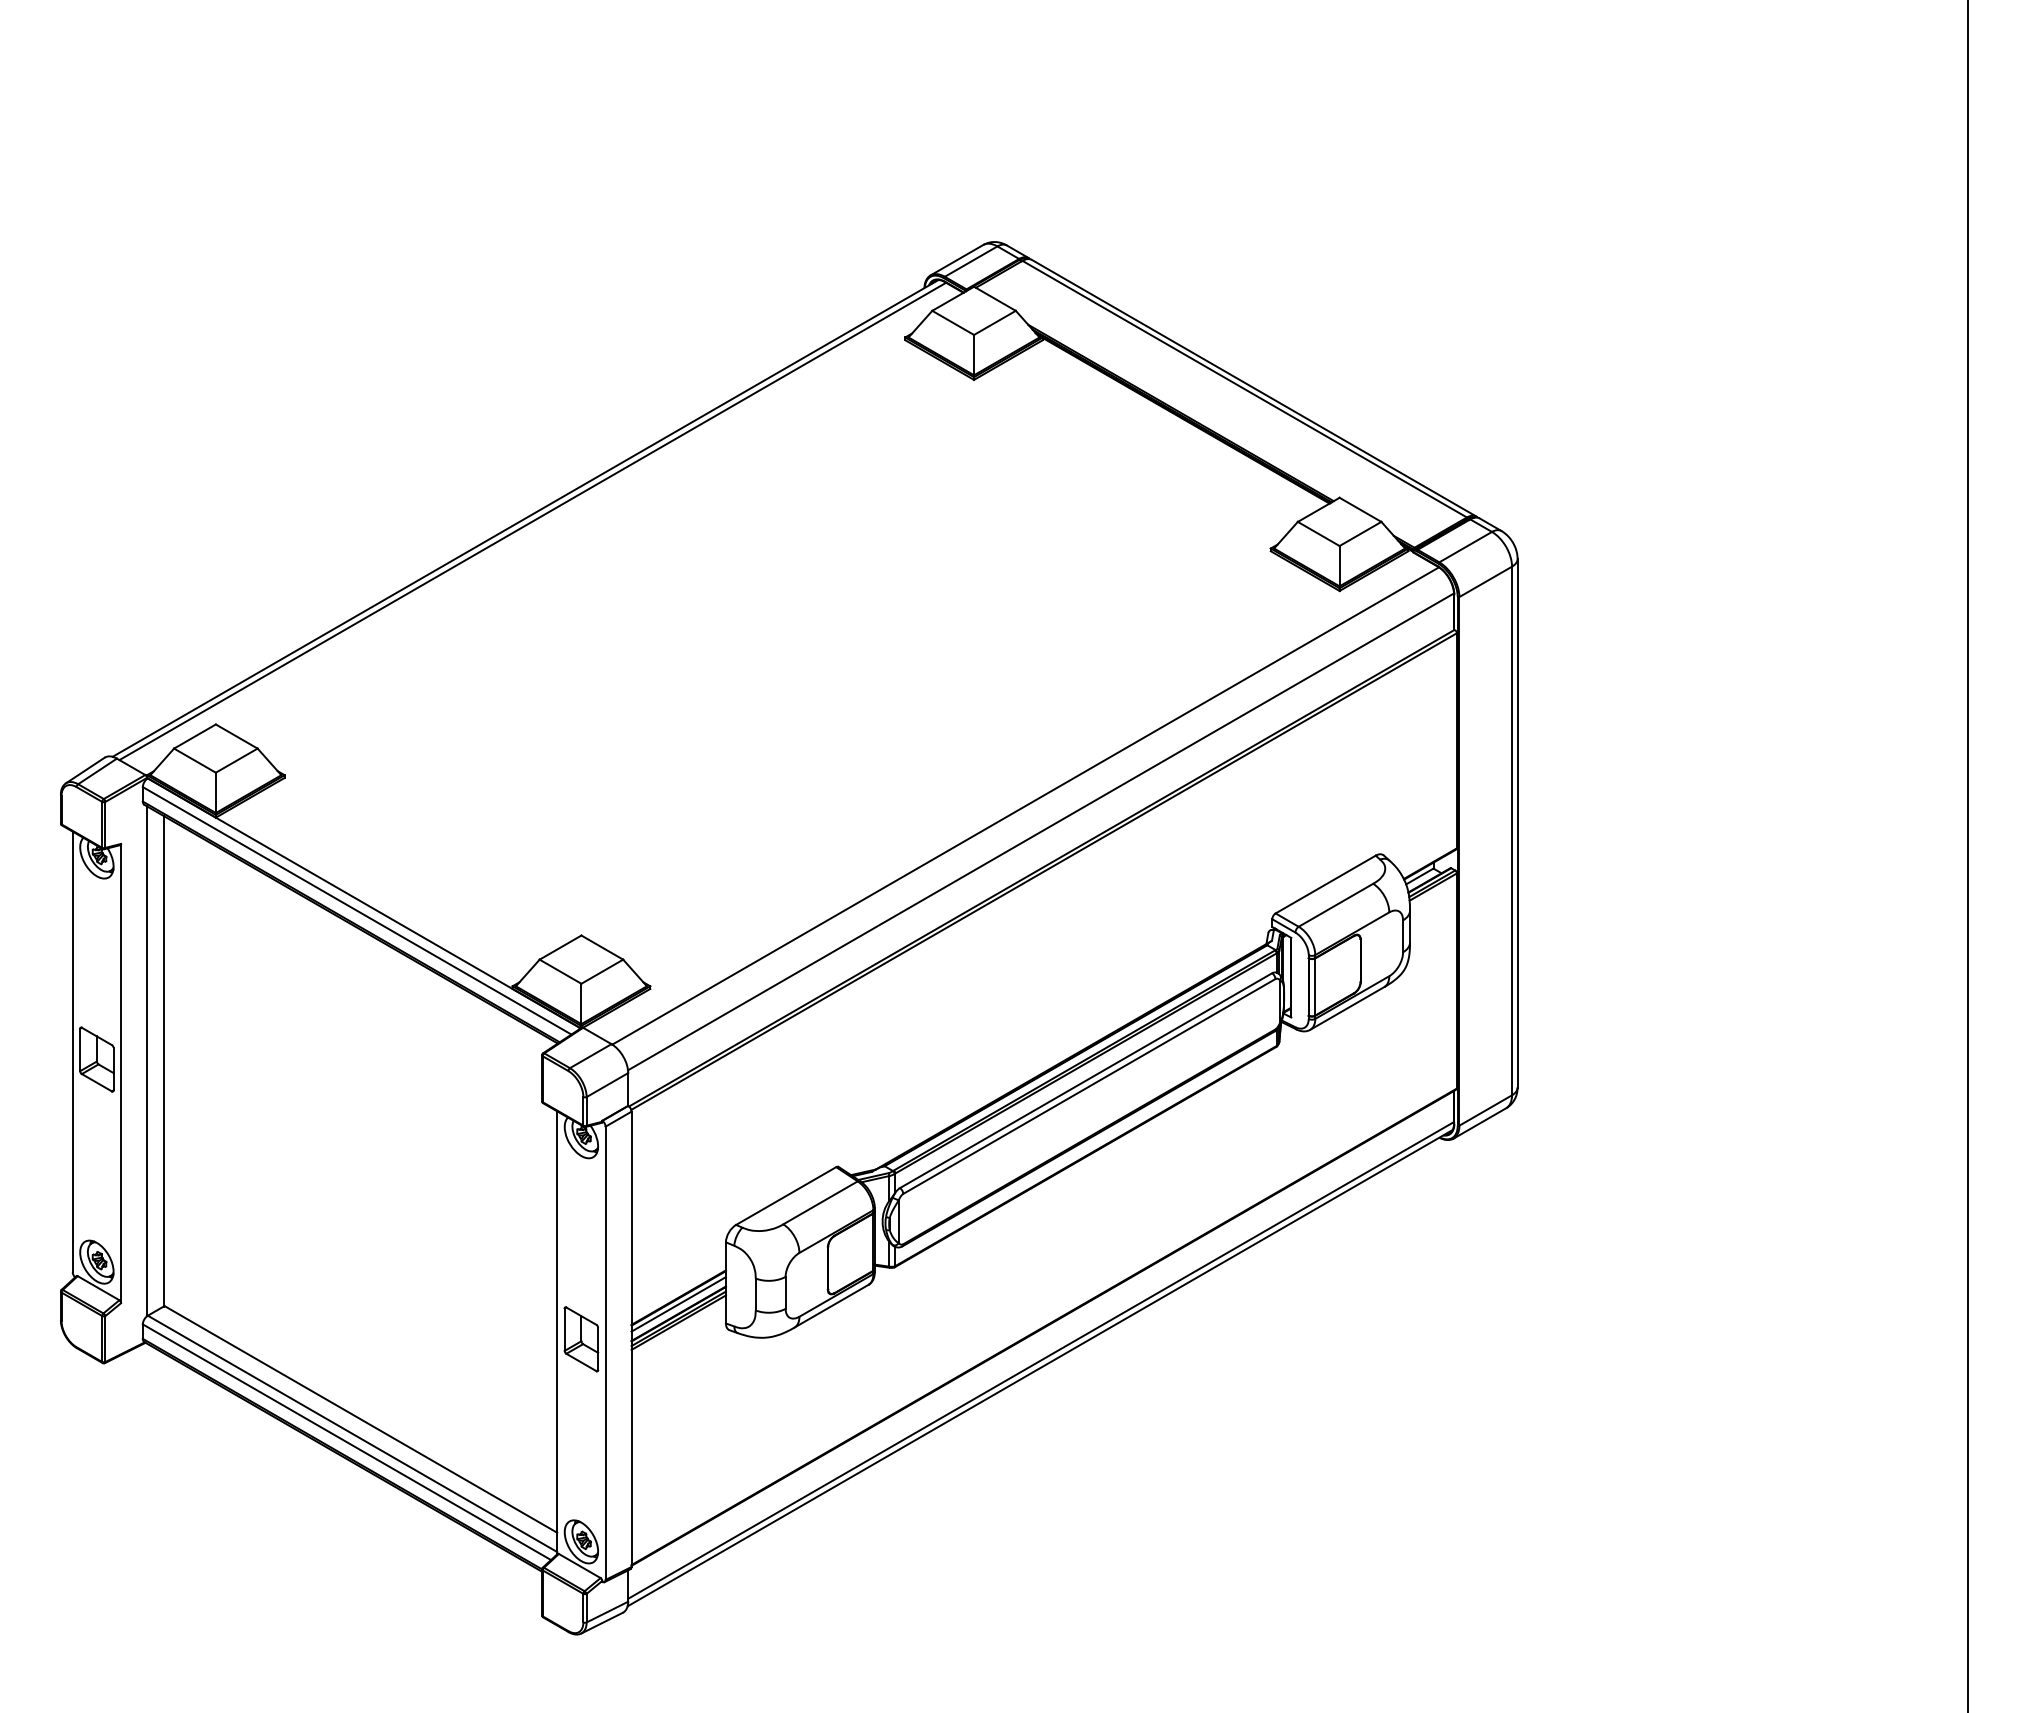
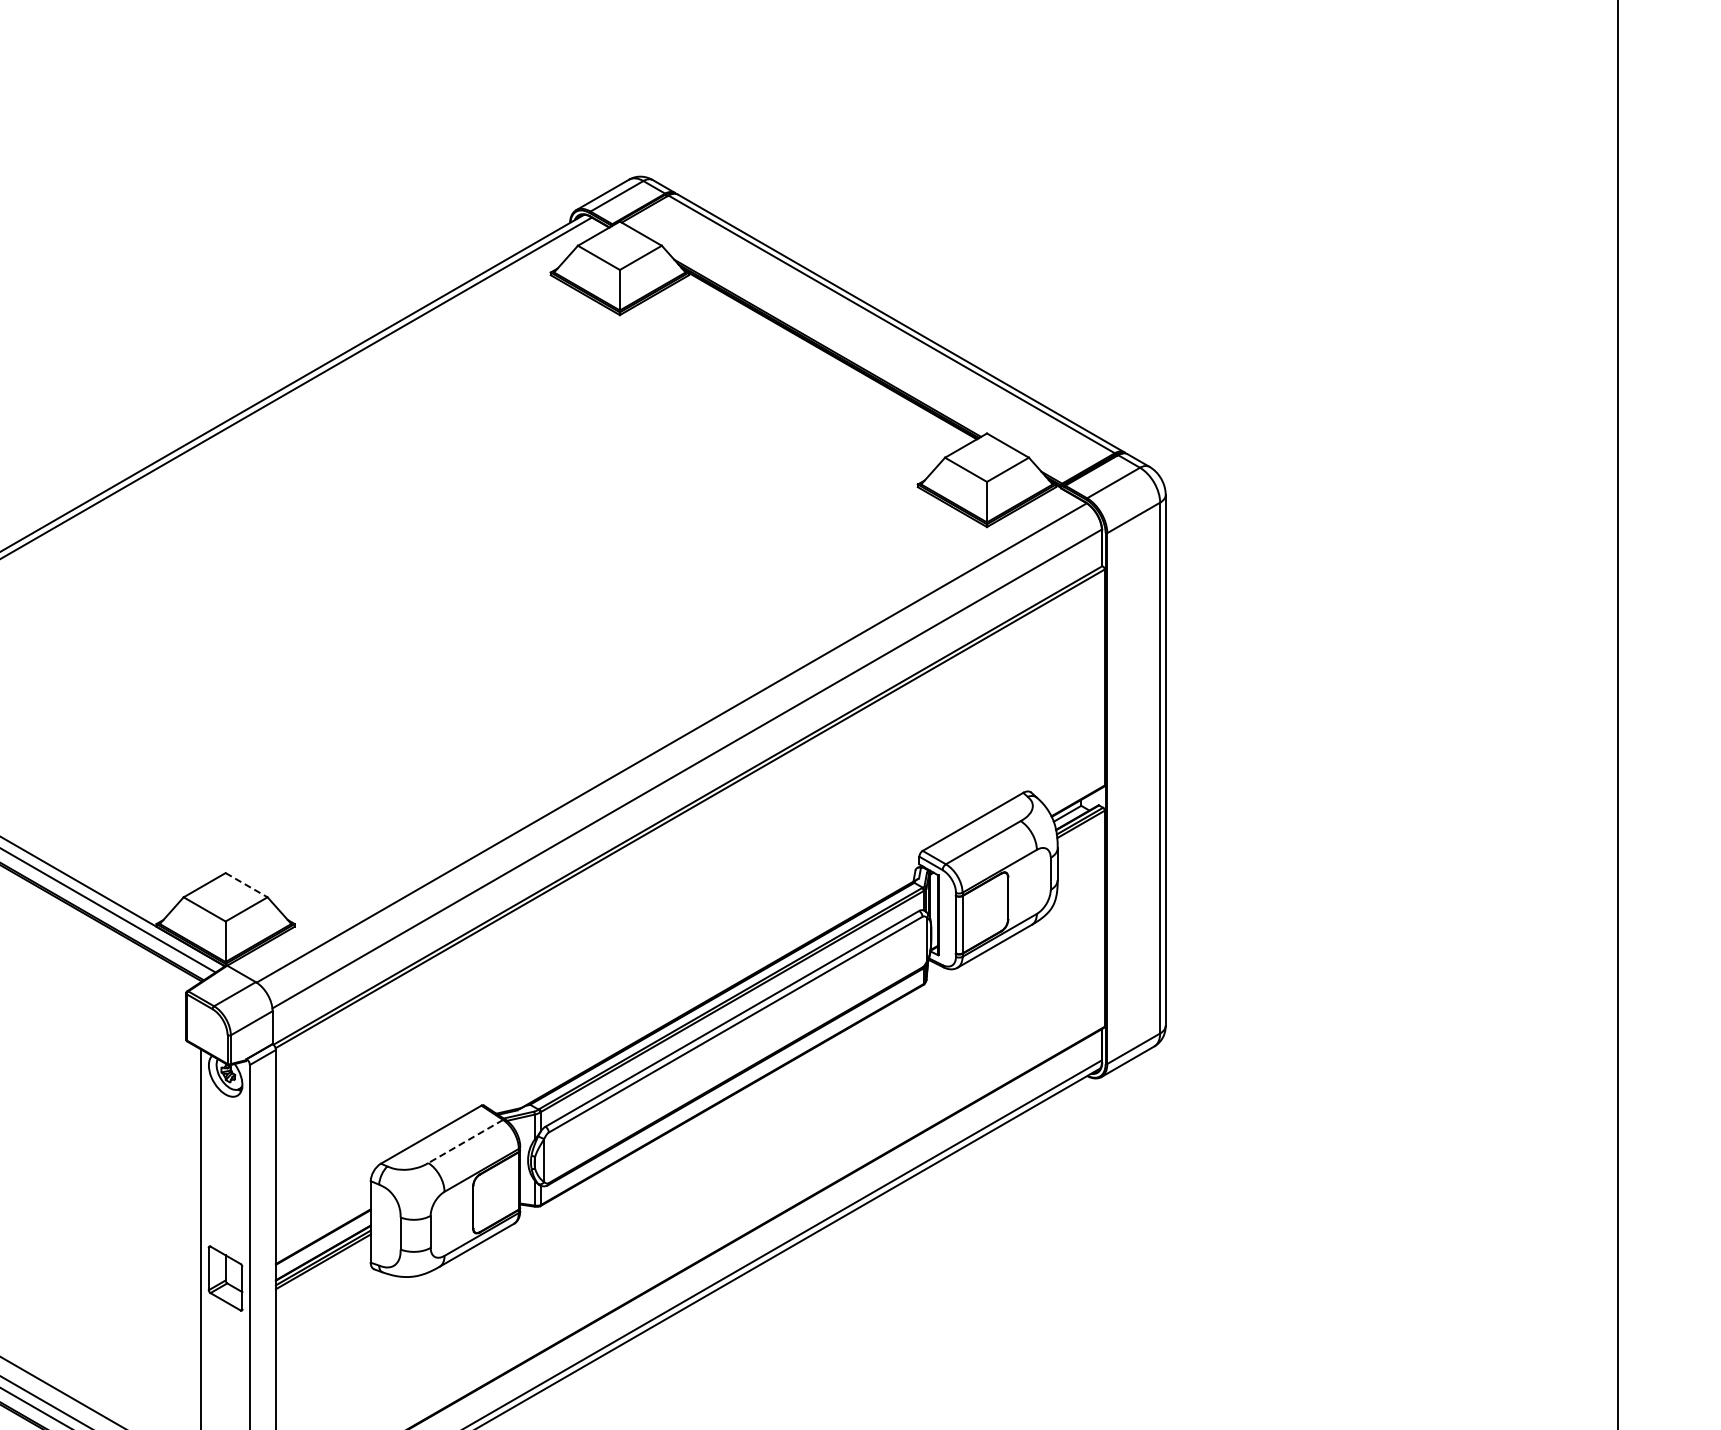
line: (602, 947) -> (246, 885), solid -> dashed
line: (820, 1202) -> (465, 1141), solid -> dashed
line: (678, 1304) -> (323, 1243), removed

